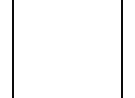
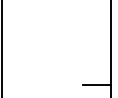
line: (108, 91) -> (97, 84), added

